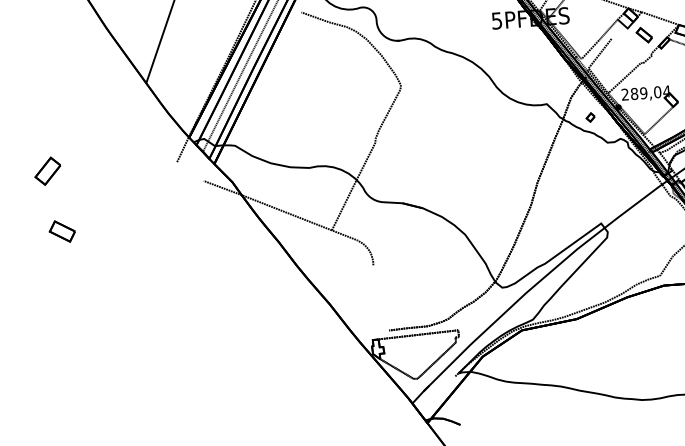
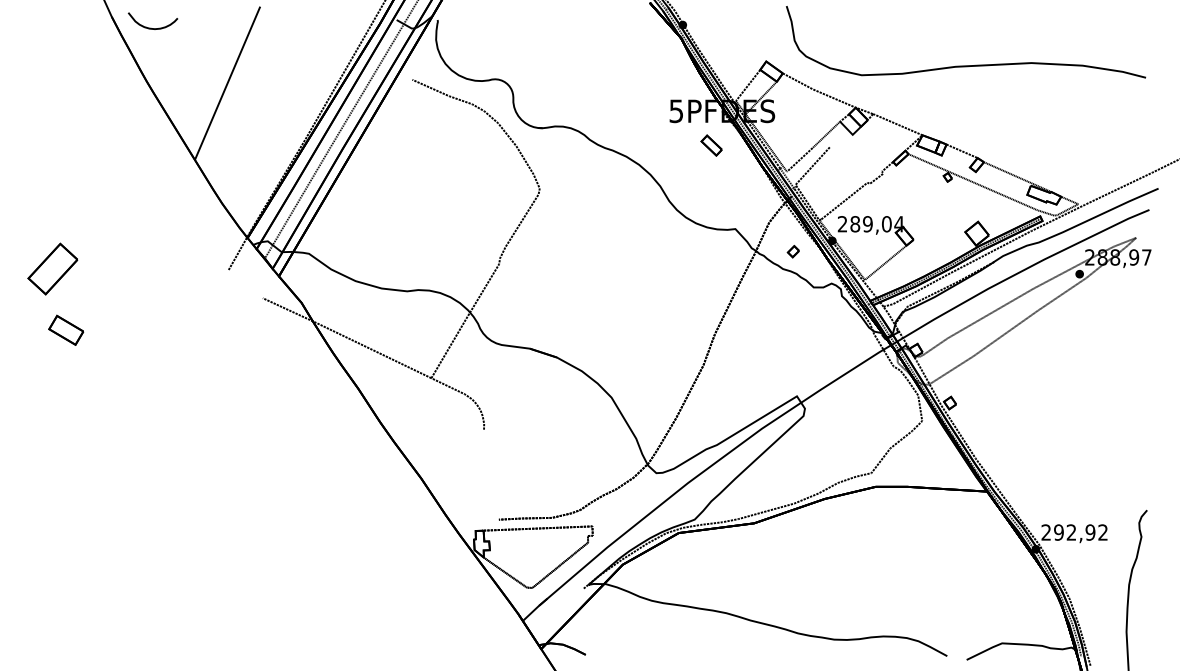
part: (644, 35) -> (711, 145), moved
part: (47, 171) -> (52, 269), size x1.4
part: (62, 230) -> (66, 329), moved

